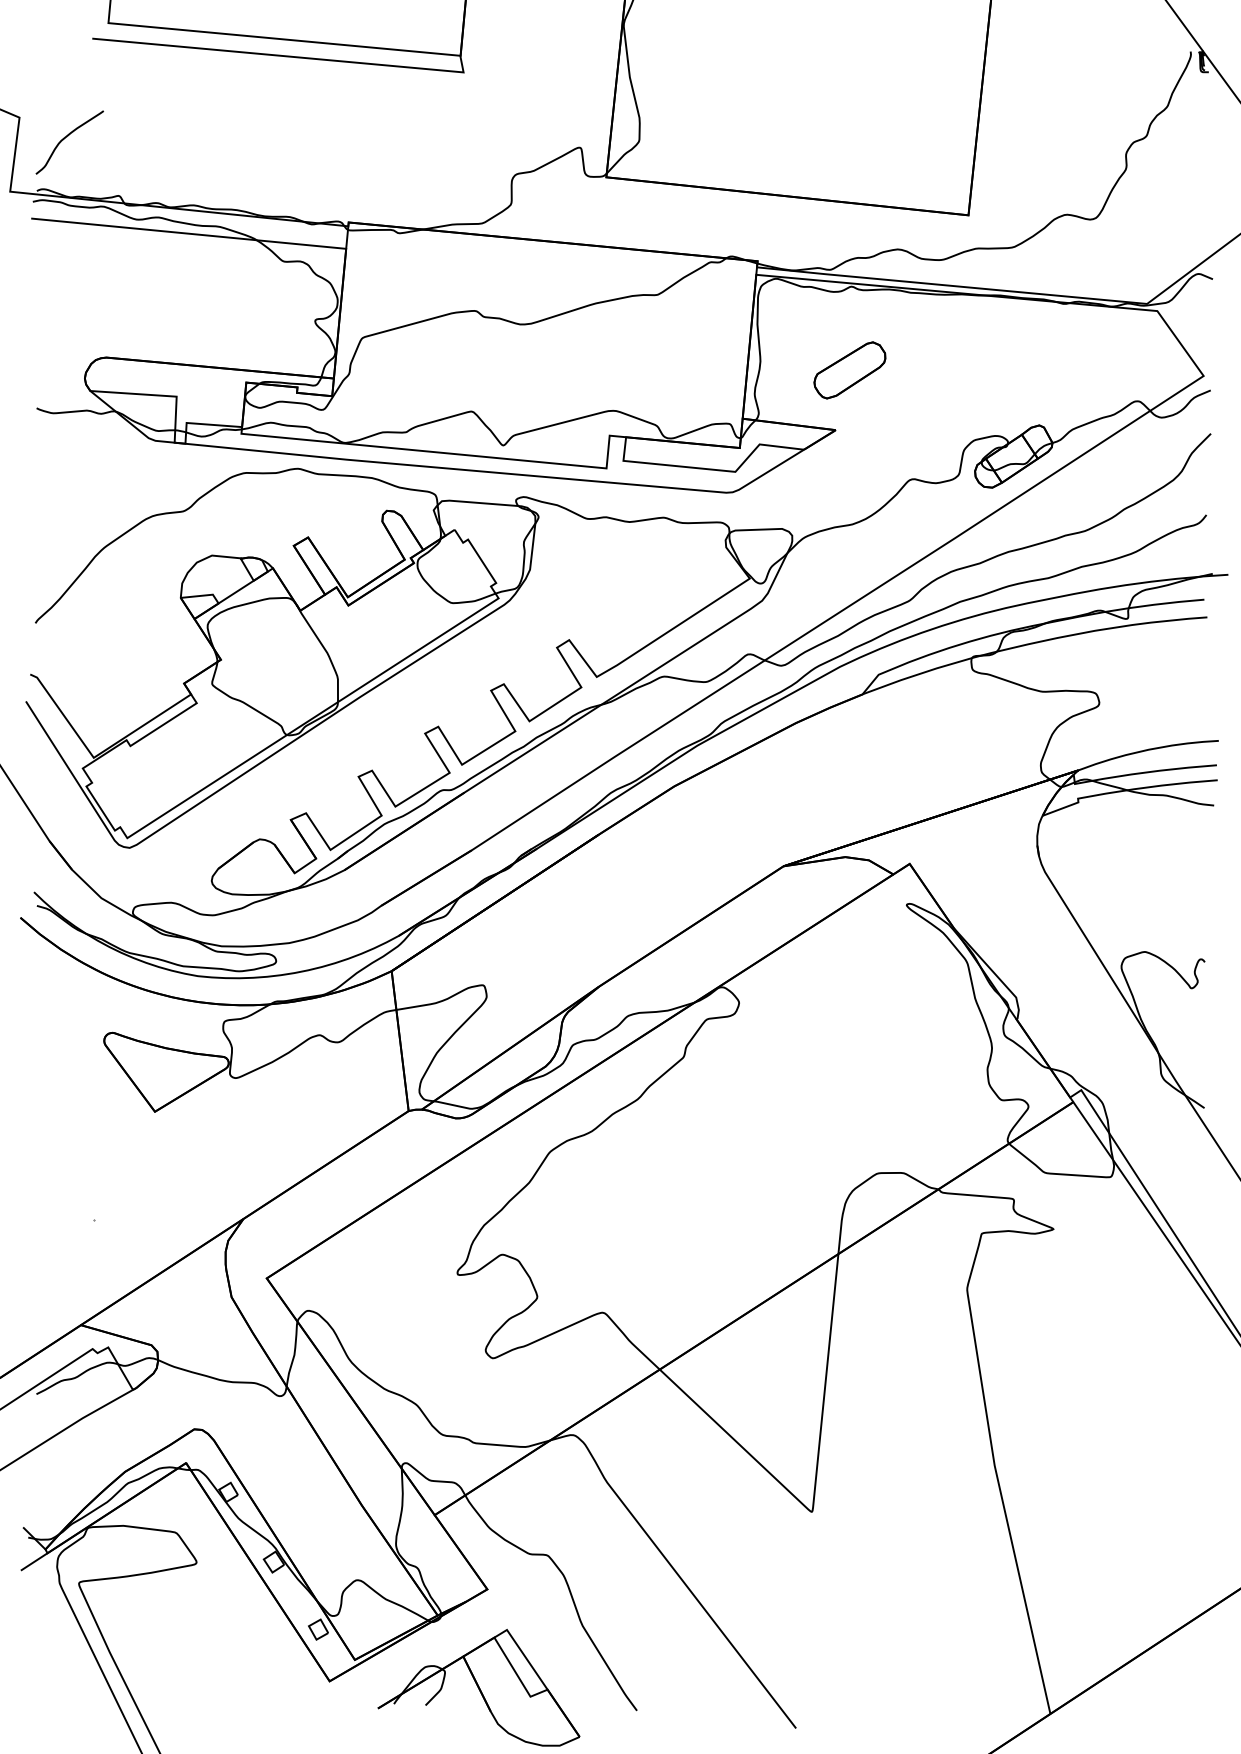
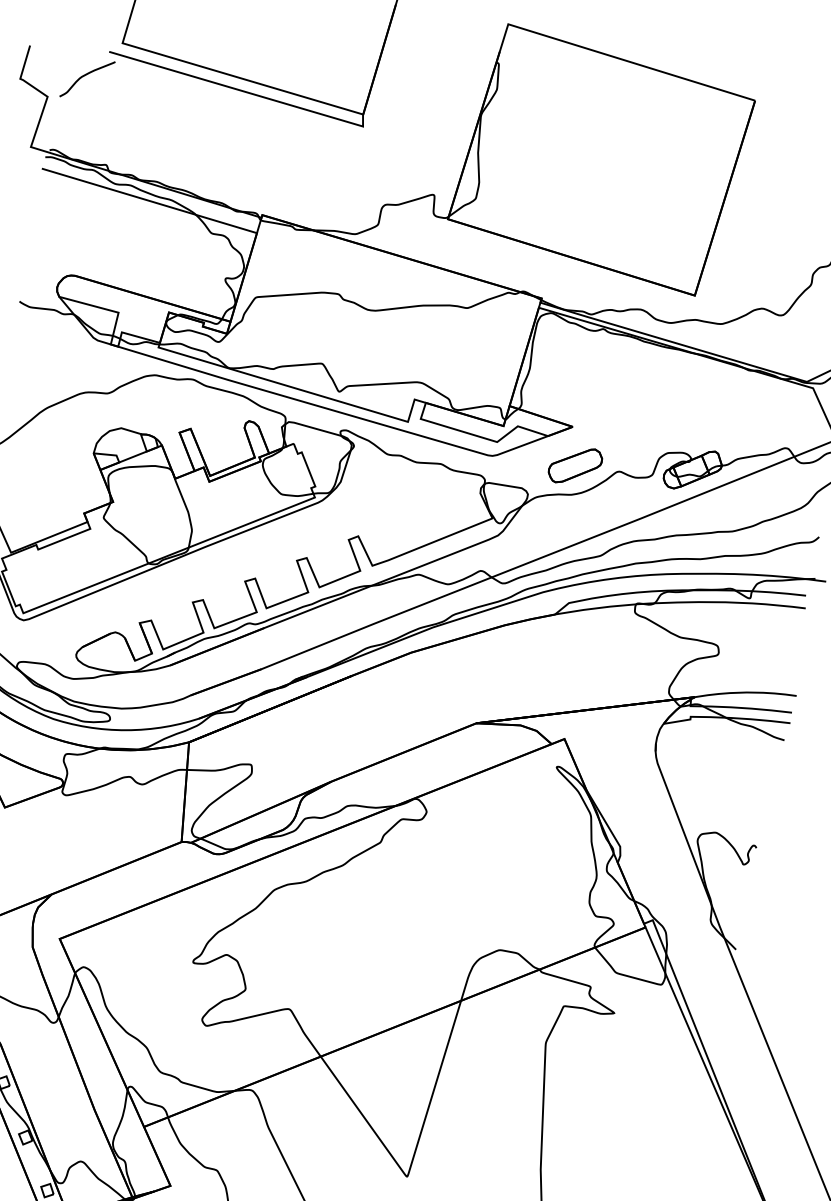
curve: (65, 138) -> (85, 75), moved
part: (849, 370) -> (575, 465), moved

